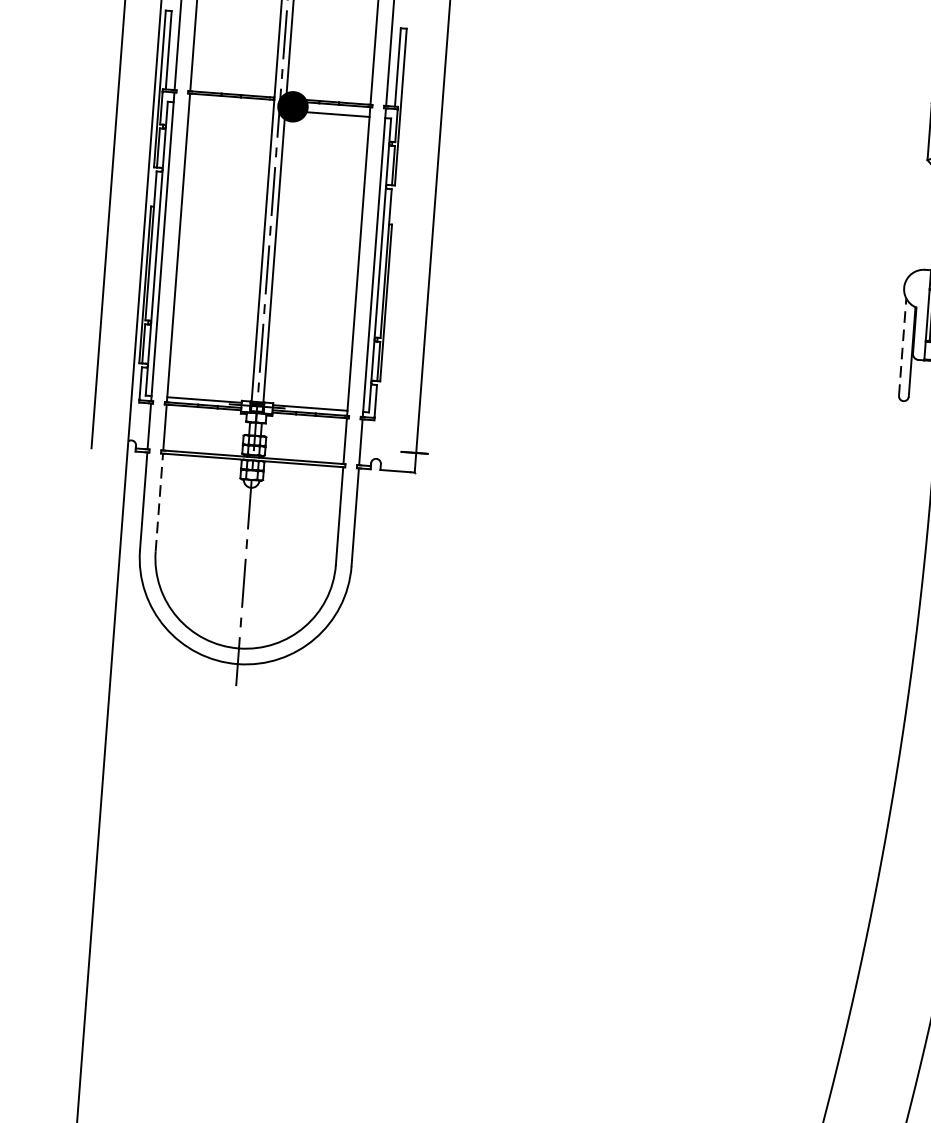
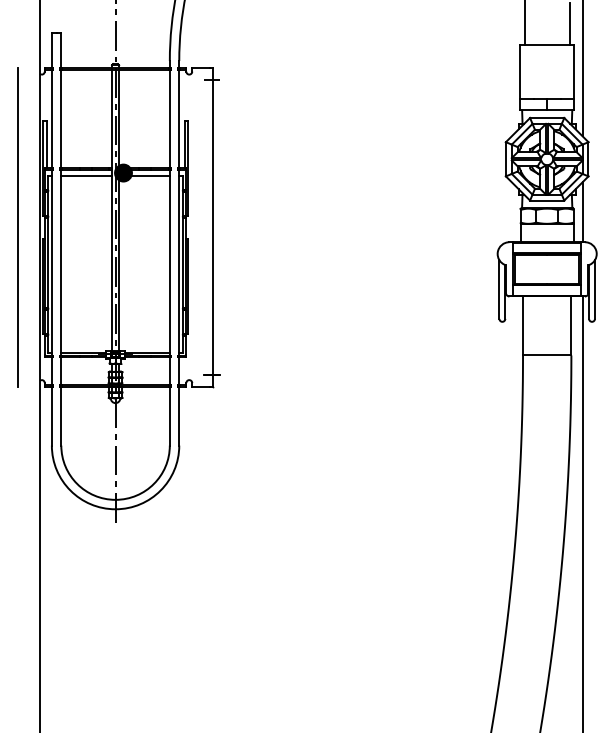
line: (231, 106) -> (86, 175), added
line: (902, 347) -> (499, 289), dashed -> solid
line: (159, 501) -> (61, 415), dashed -> solid

